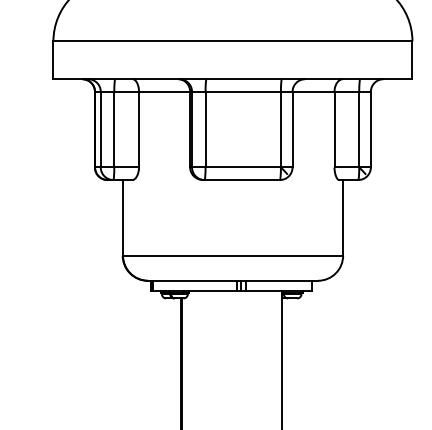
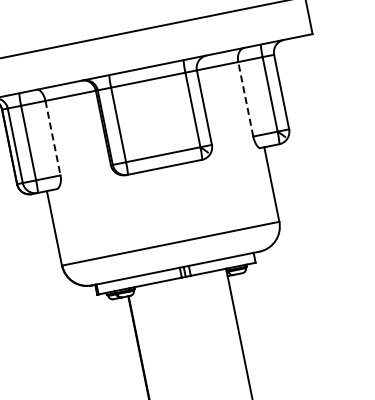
line: (139, 129) -> (53, 137), solid -> dashed
line: (334, 129) -> (245, 99), solid -> dashed

